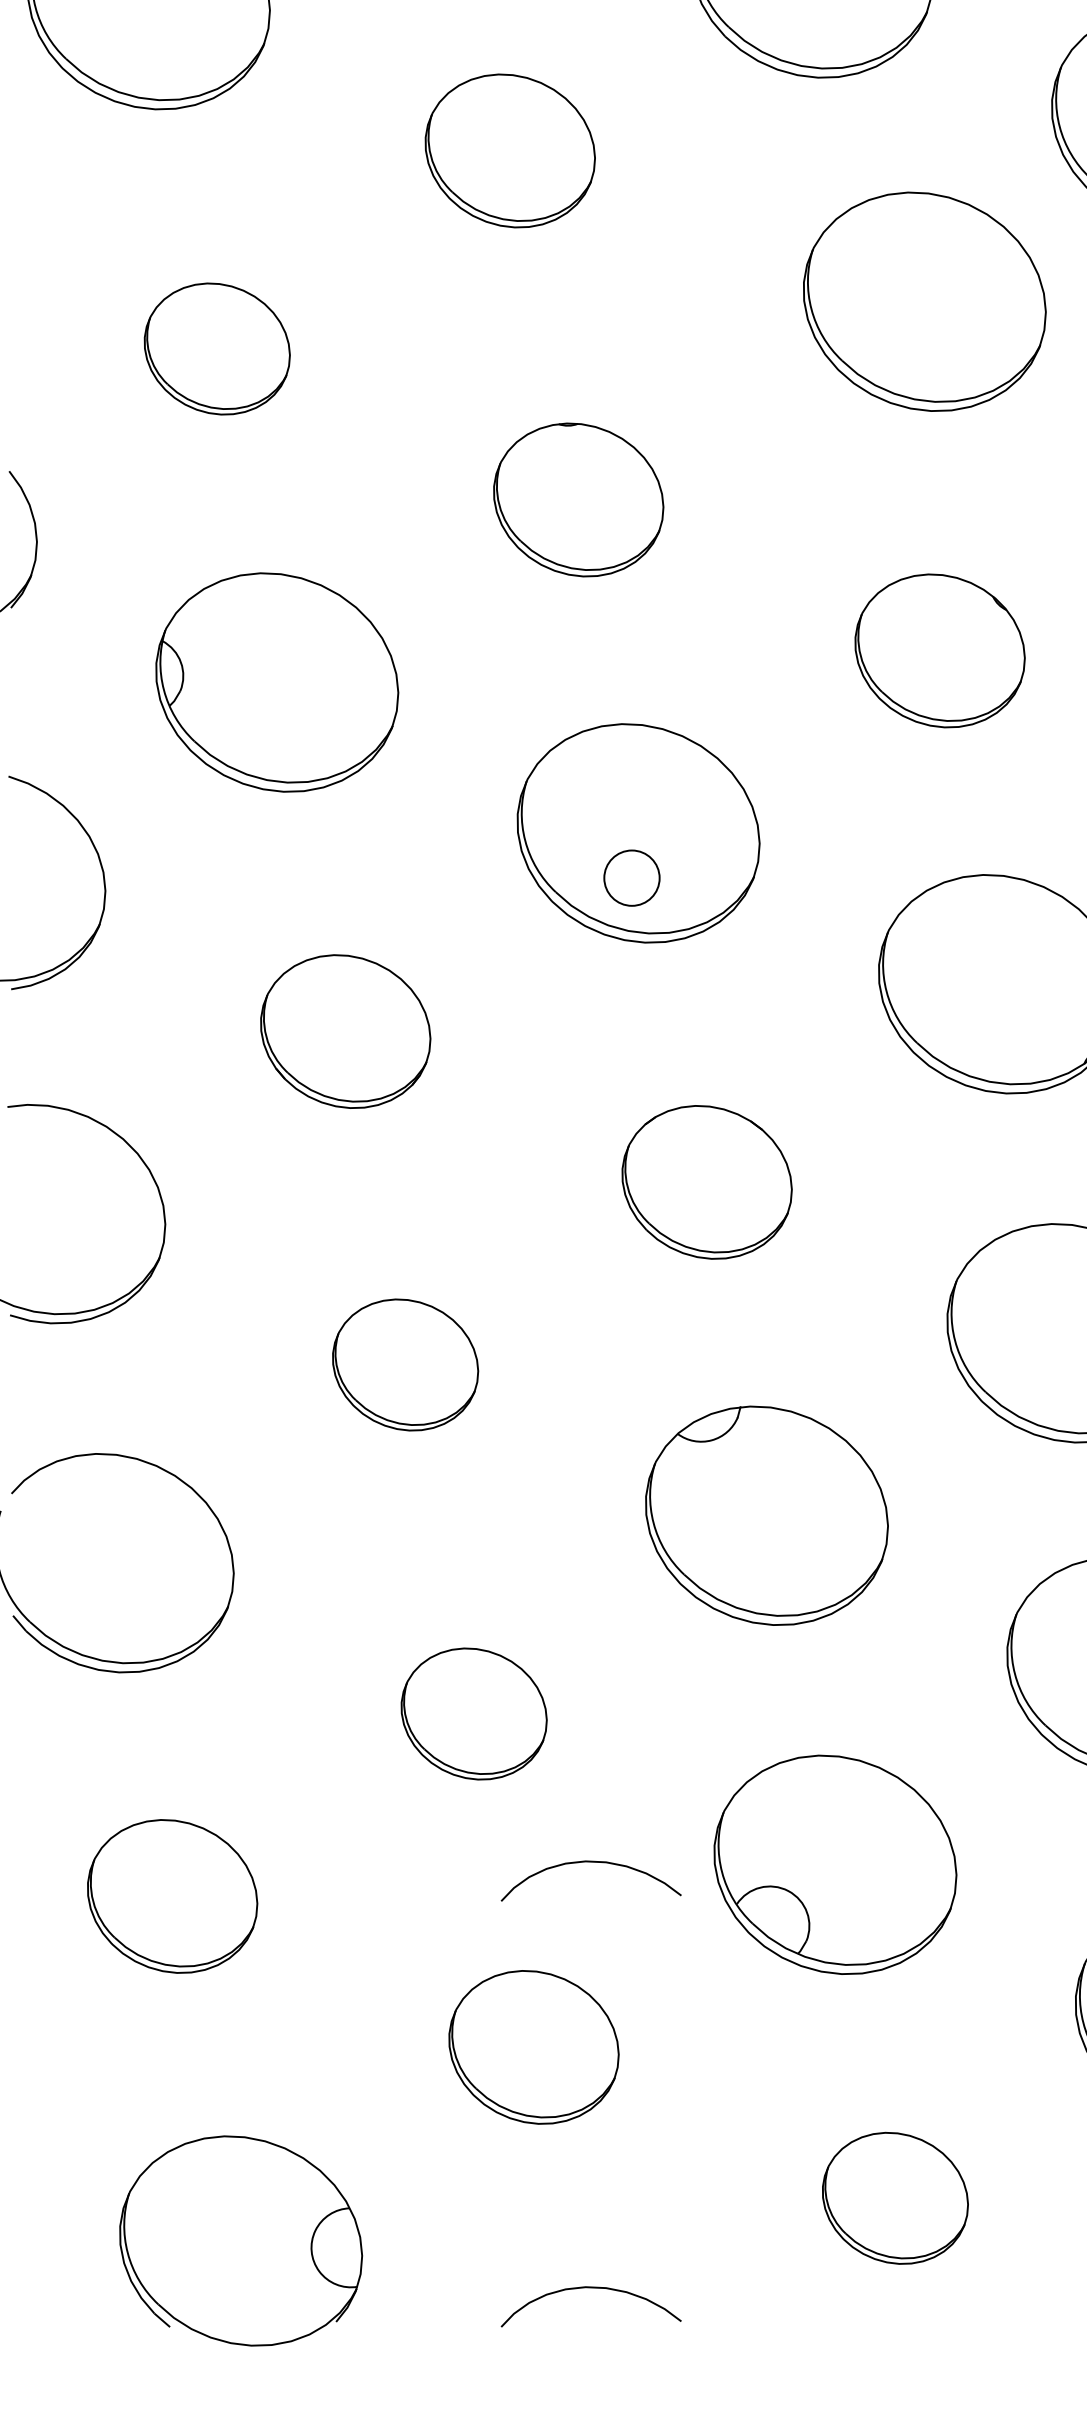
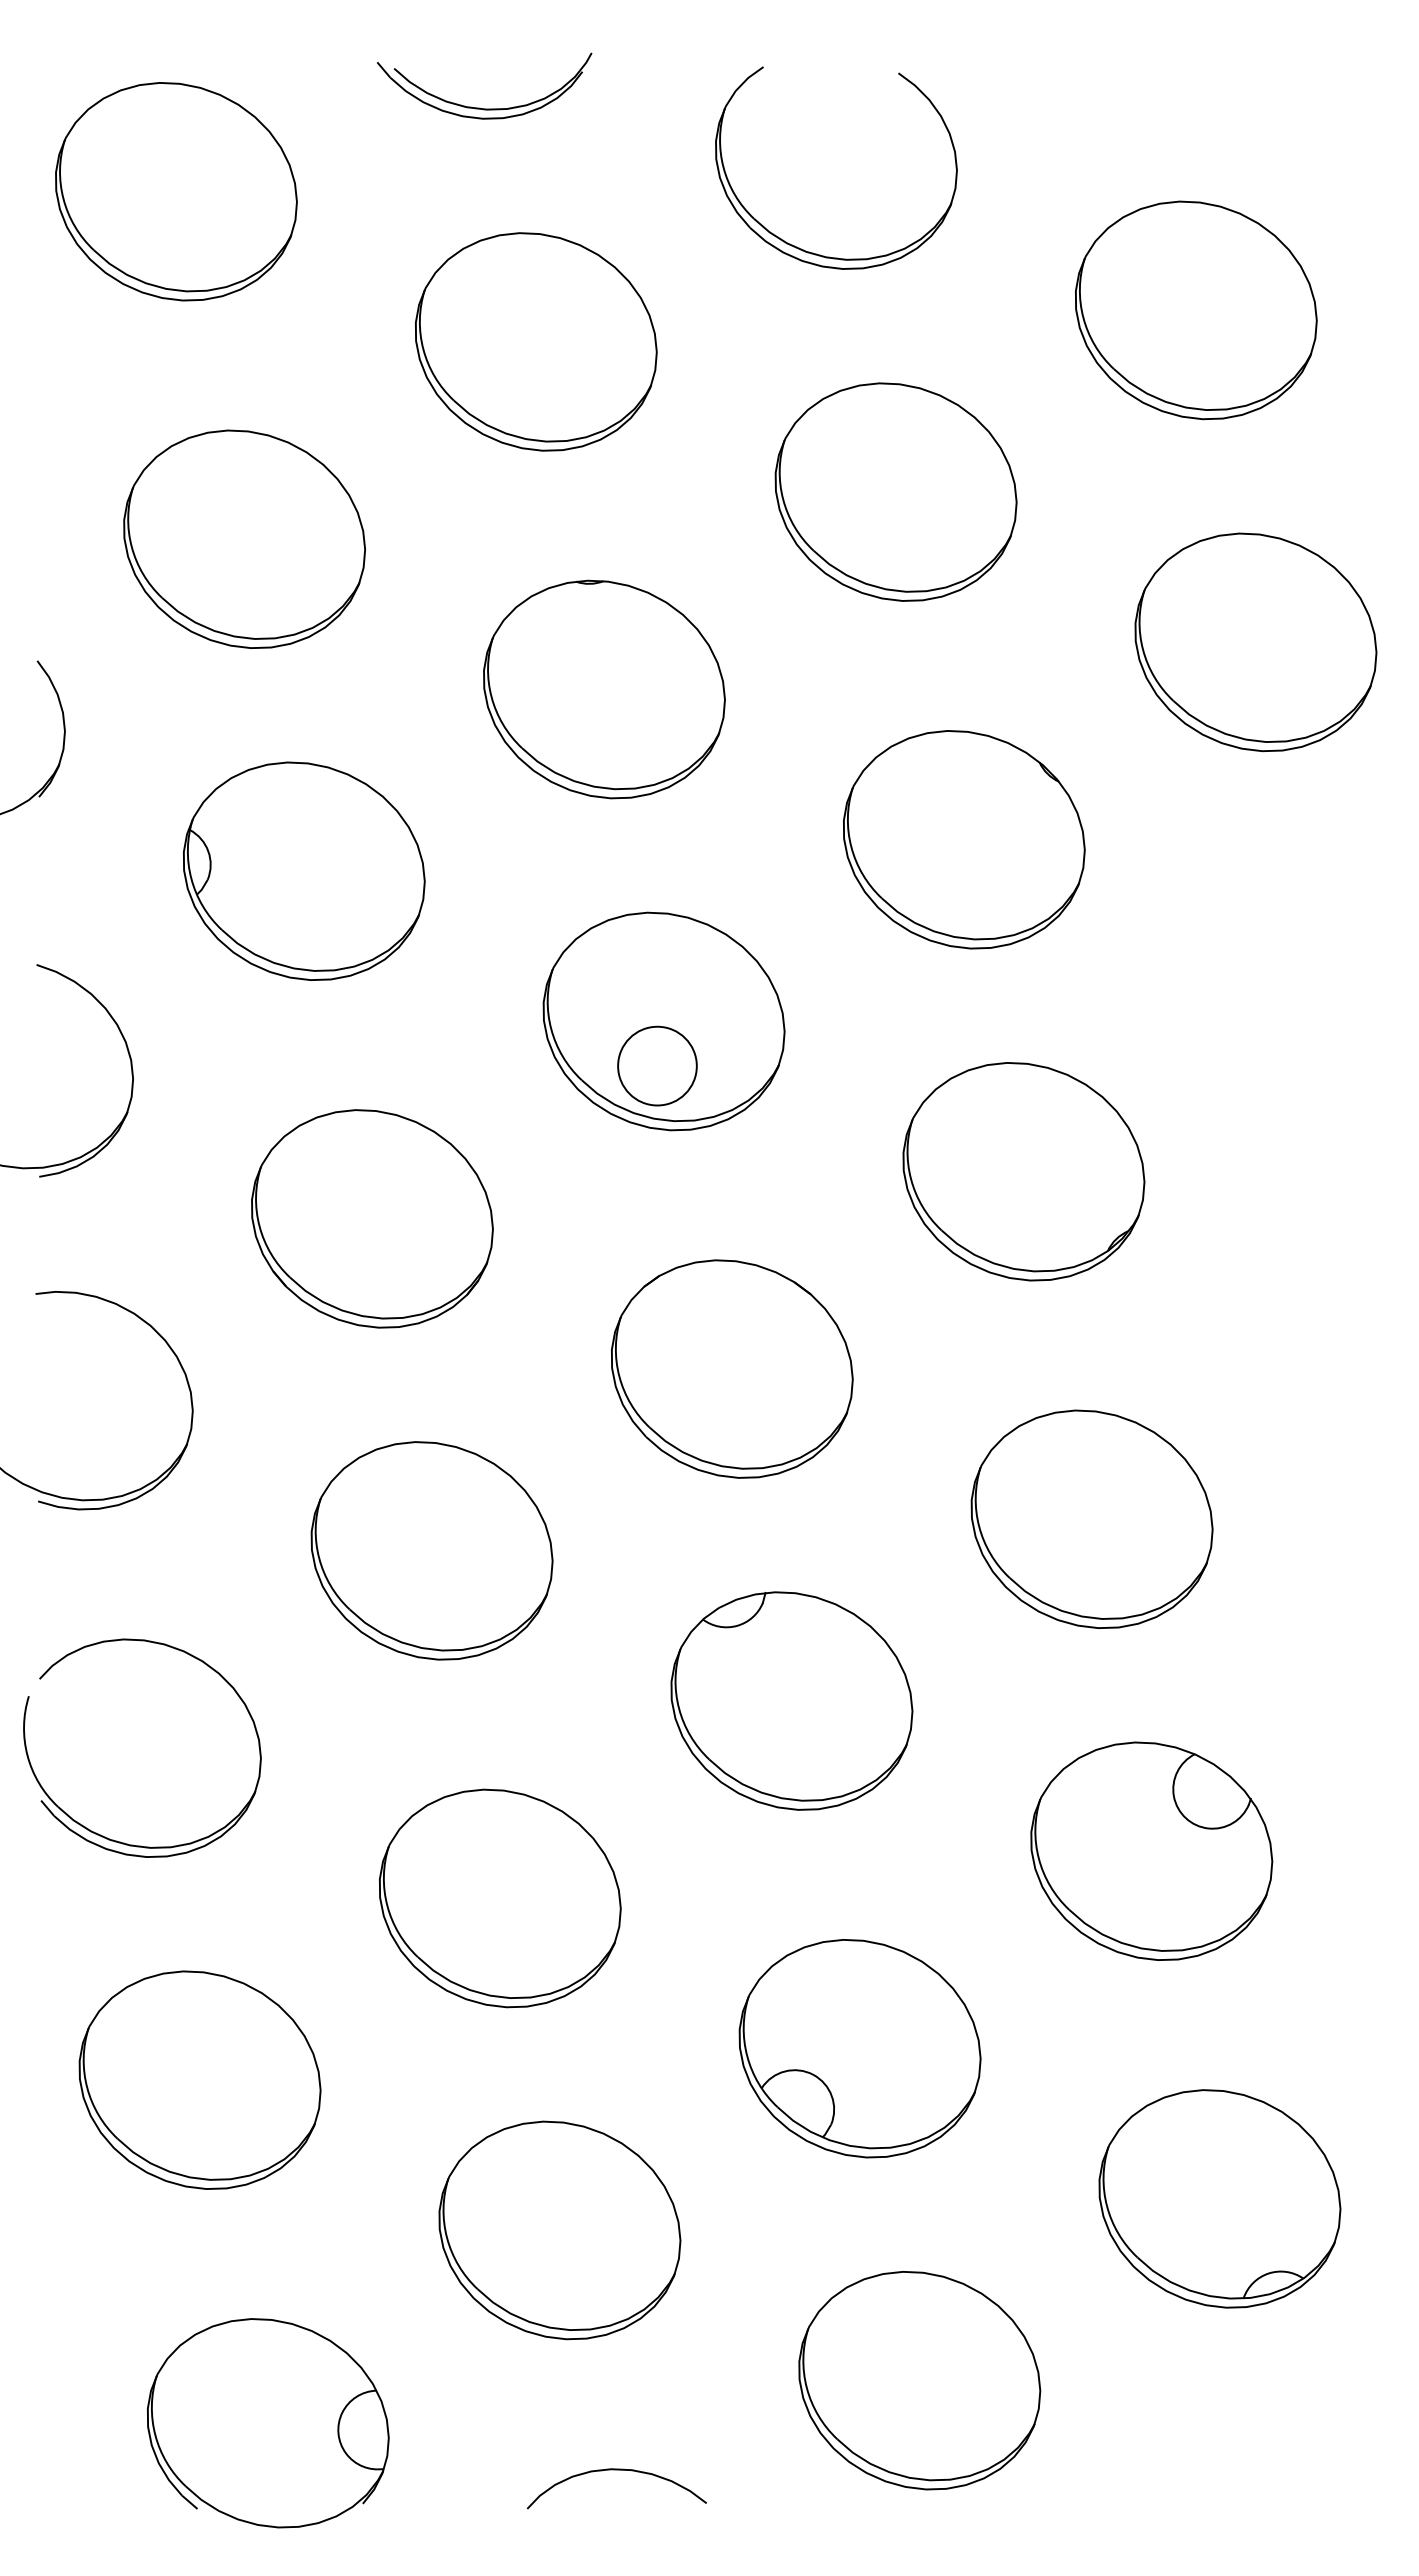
part: (510, 150) -> (536, 341), size x1.43
part: (924, 301) -> (895, 491), moved
part: (217, 348) -> (244, 538), size x1.67
part: (578, 499) -> (604, 689), size x1.43
part: (940, 650) -> (964, 839), size x1.43
circle: (632, 877) -> (657, 1065), size x1.43
part: (345, 1031) -> (372, 1218), size x1.43
part: (707, 1181) -> (732, 1368), size x1.43
part: (405, 1364) -> (431, 1550), size x1.67
part: (474, 1714) -> (500, 1898), size x1.67
curve: (590, 1862) -> (616, 2046), removed
part: (172, 1895) -> (199, 2079), size x1.43
part: (533, 2047) -> (559, 2230), size x1.43
part: (895, 2198) -> (919, 2380), size x1.67

